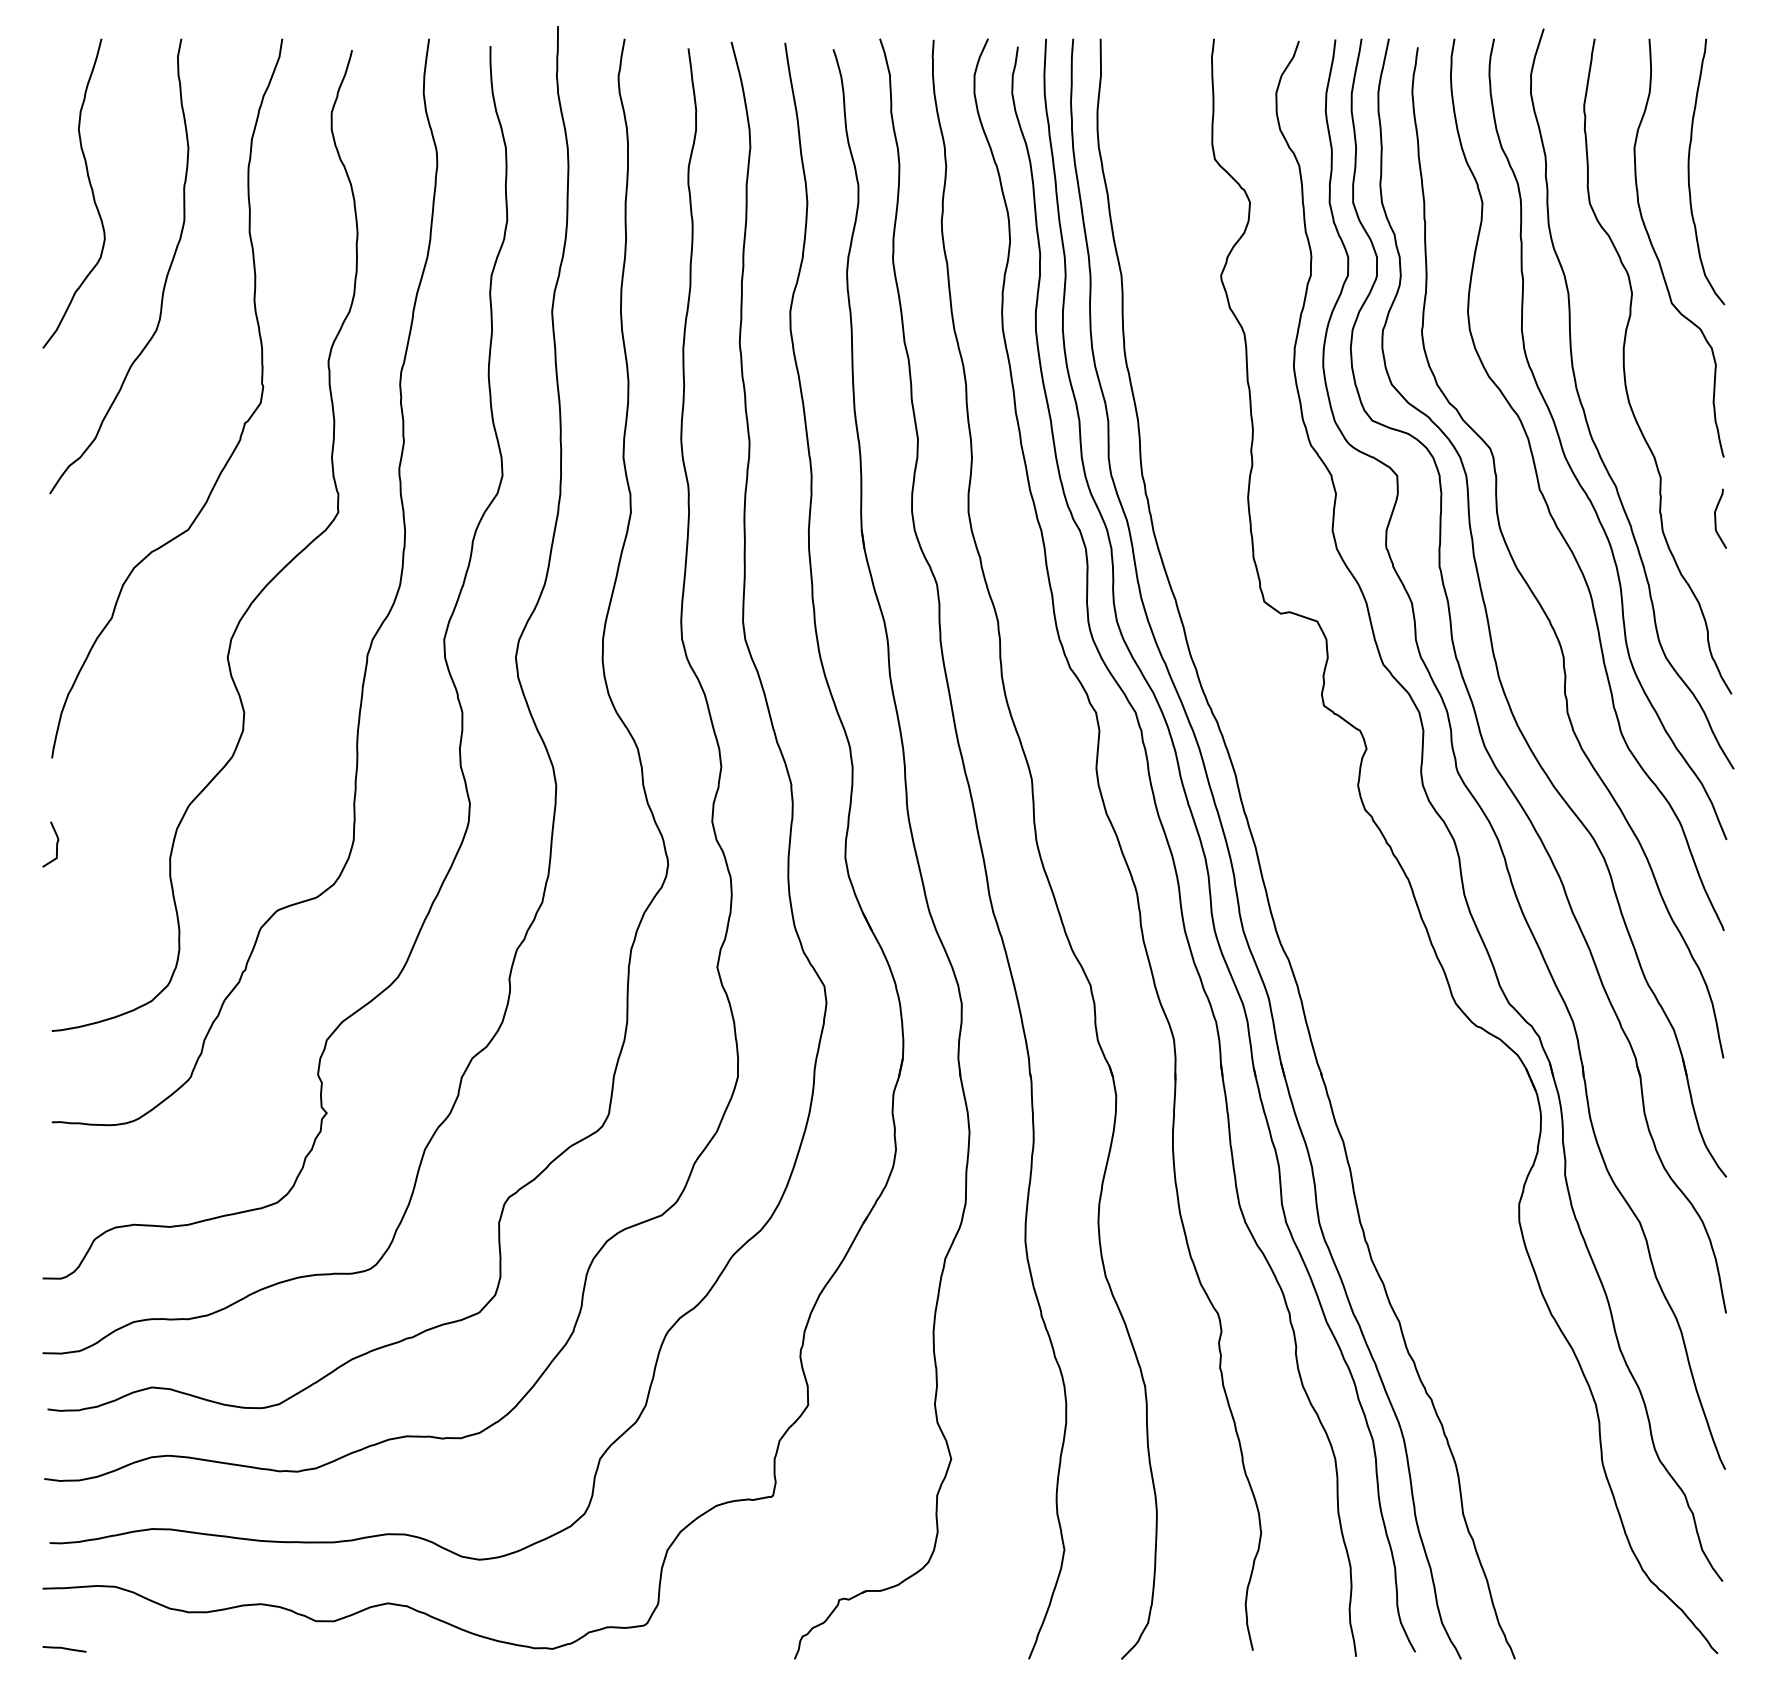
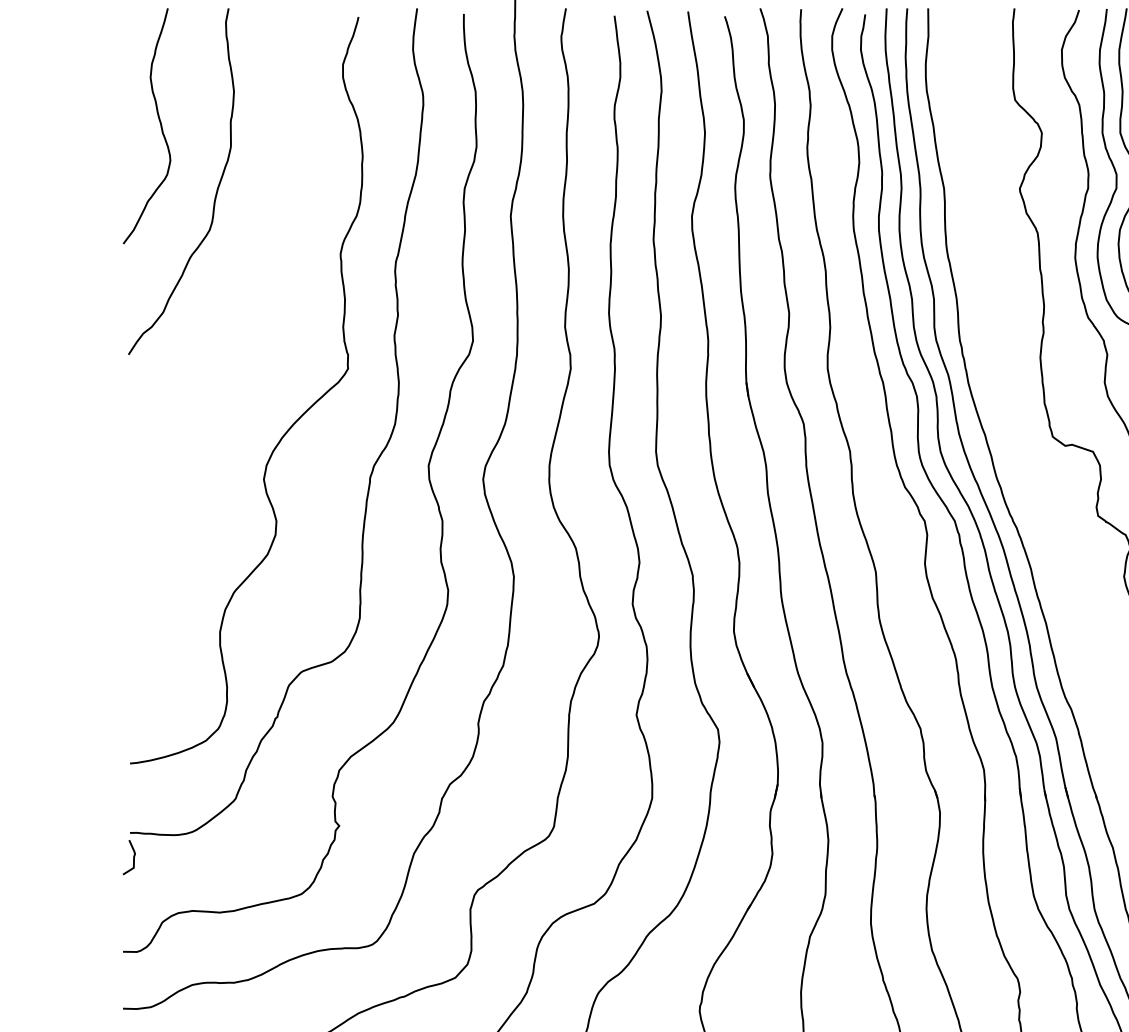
curve: (243, 424) -> (275, 301), removed
curve: (56, 844) -> (133, 857), moved

